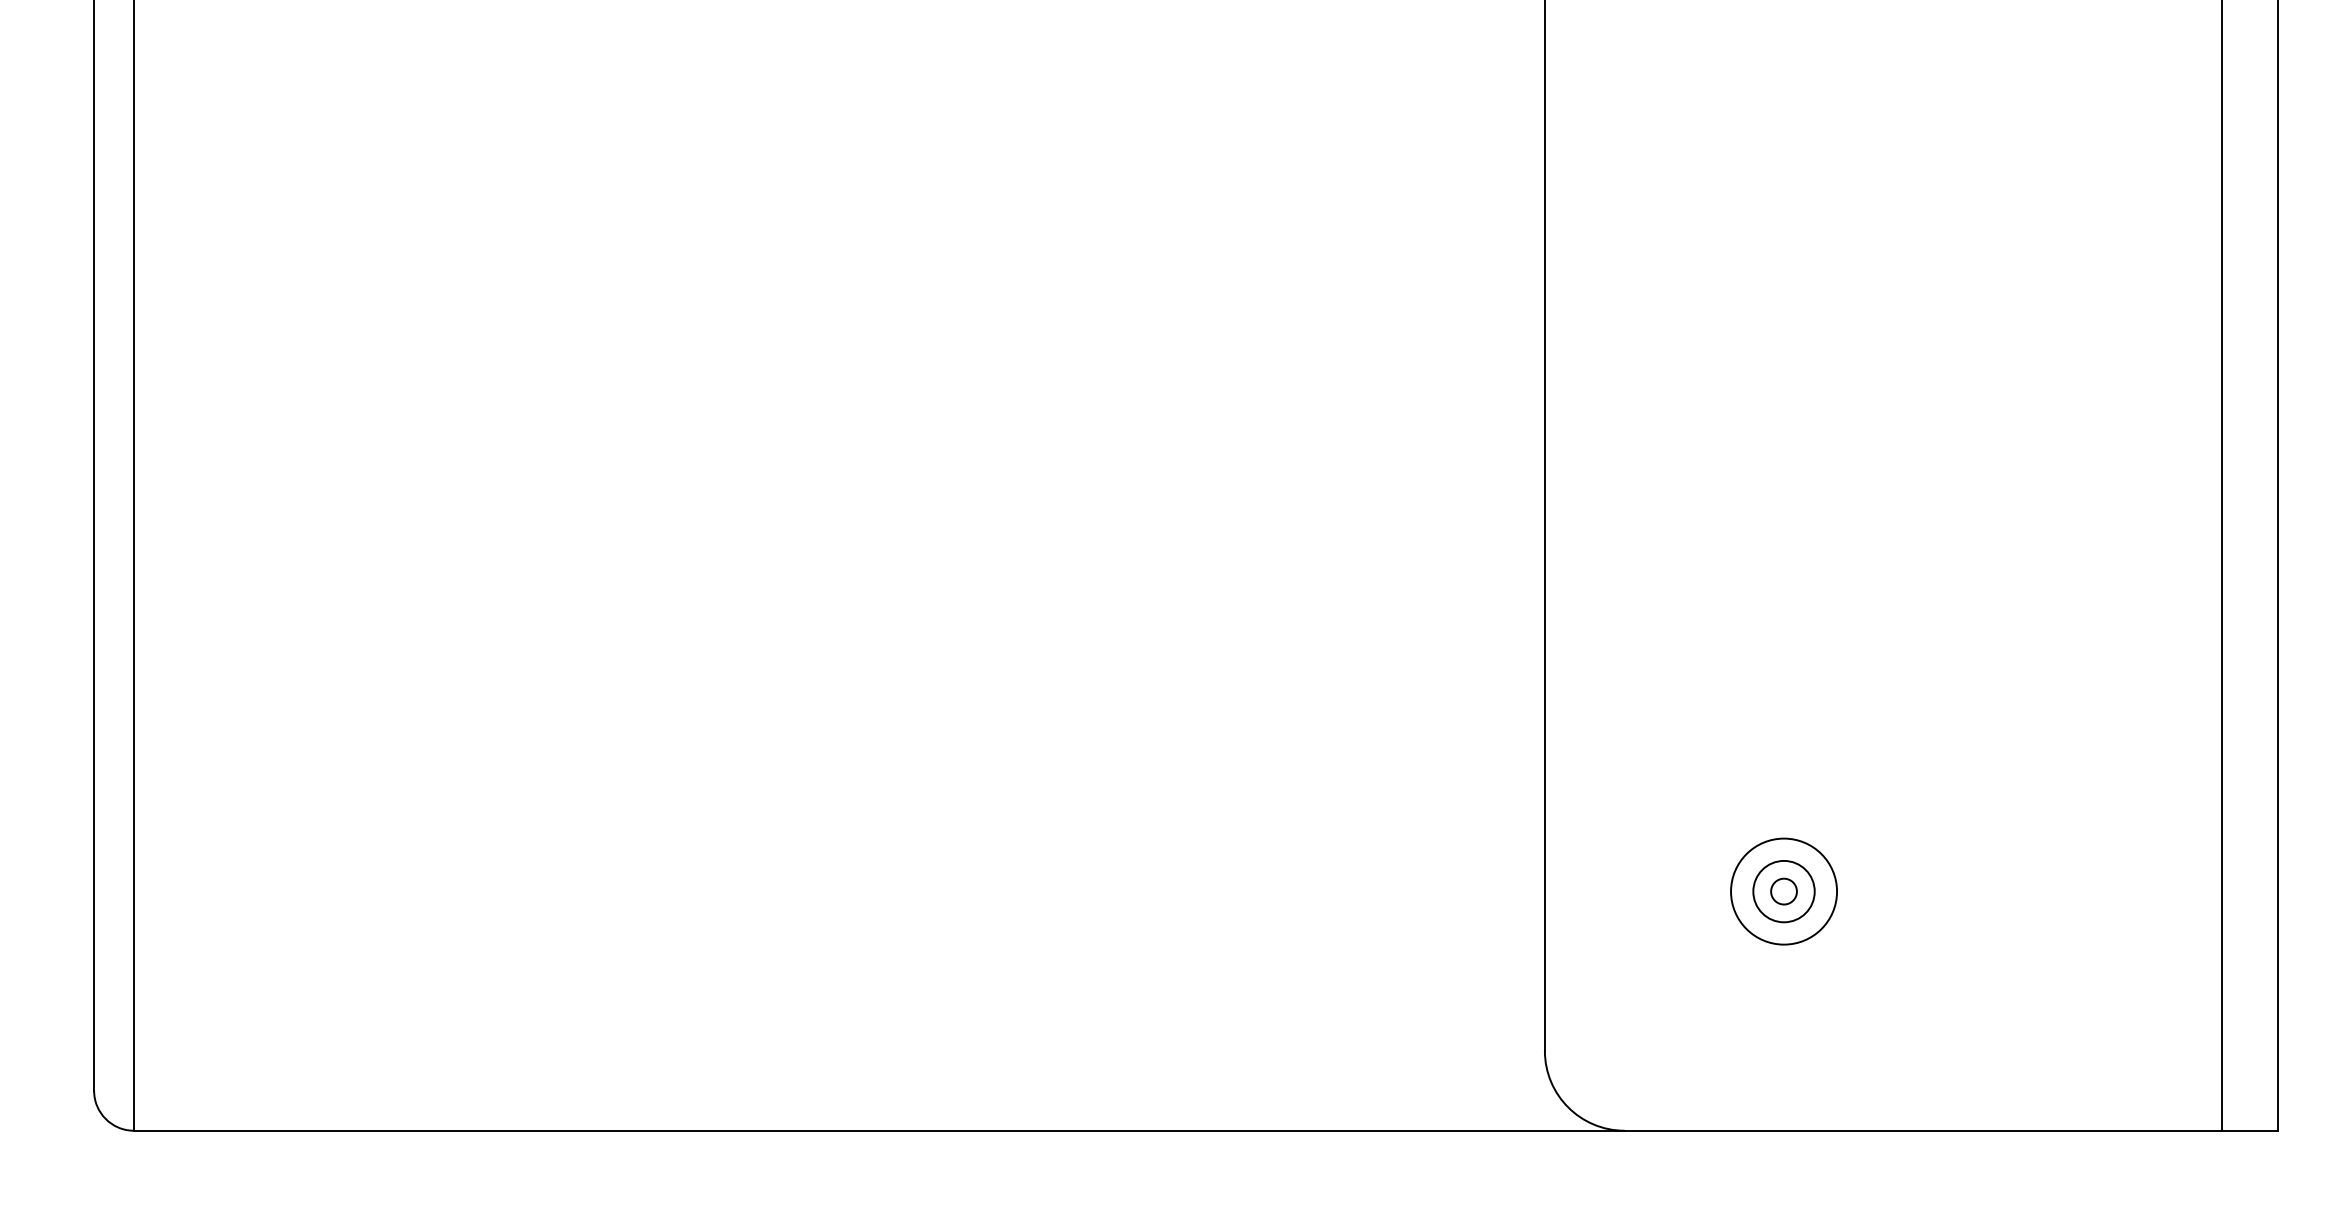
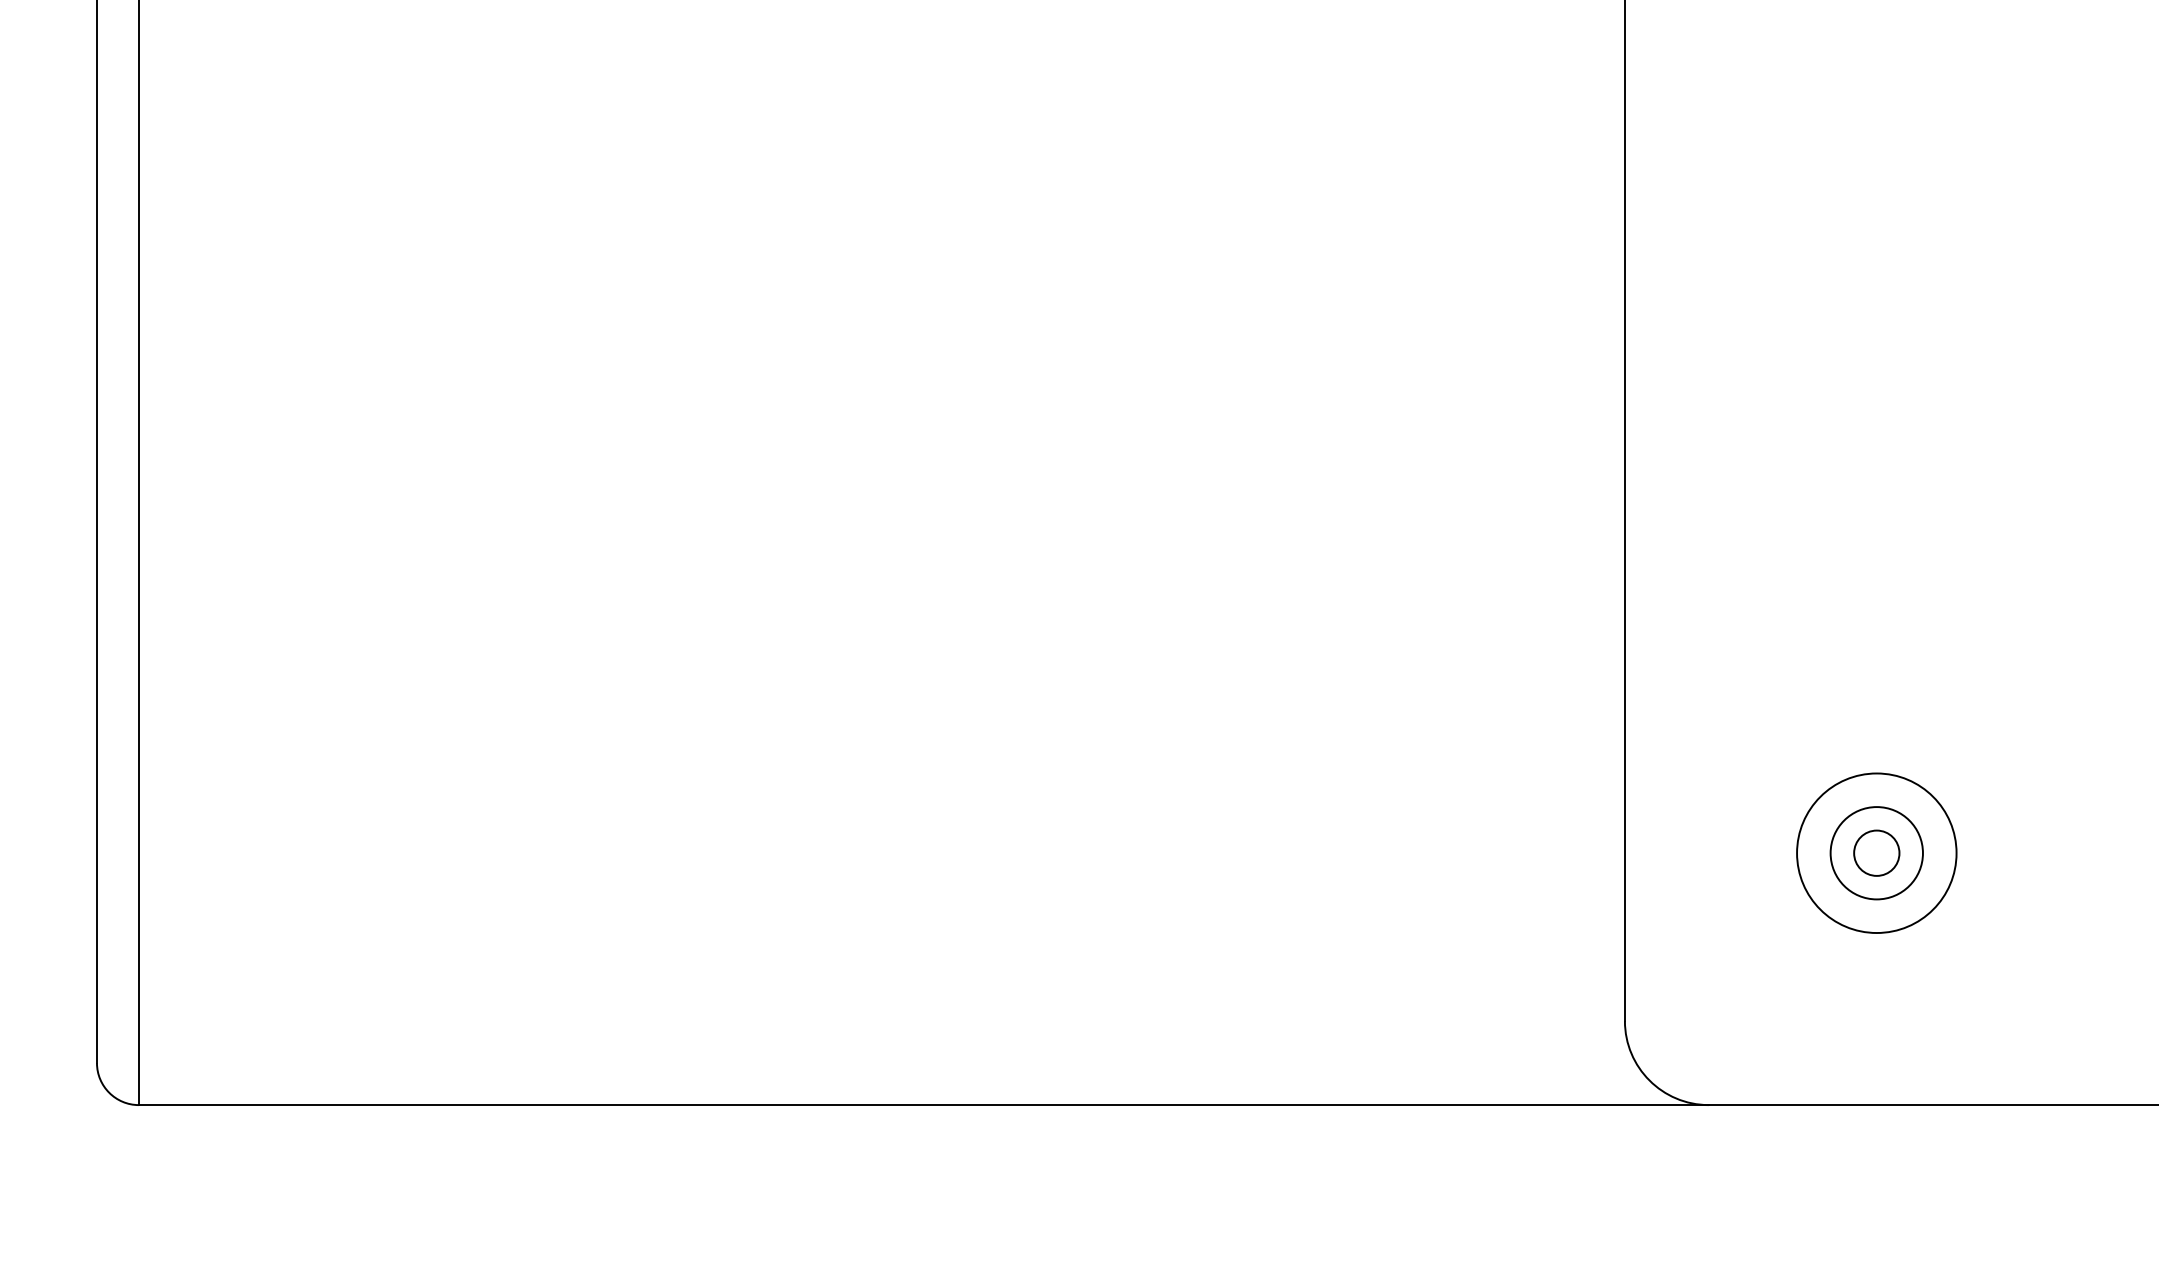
circle: (1783, 891) -> (1876, 853), size x1.43
circle: (1783, 891) -> (1876, 853), size x1.43
circle: (1783, 891) -> (1876, 853), size x1.67

